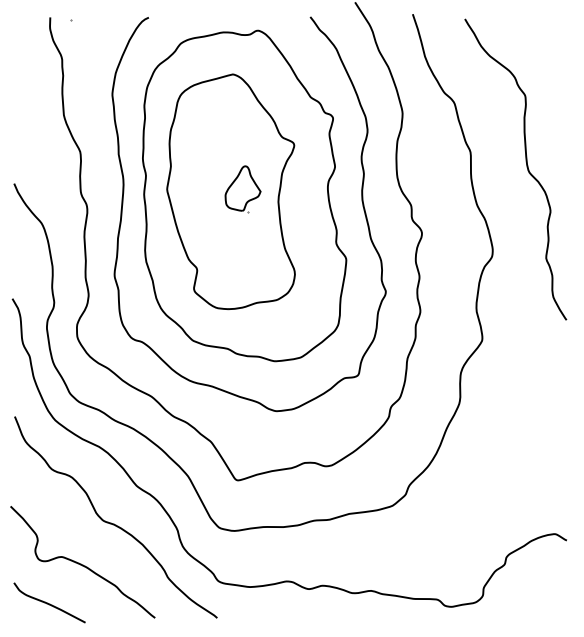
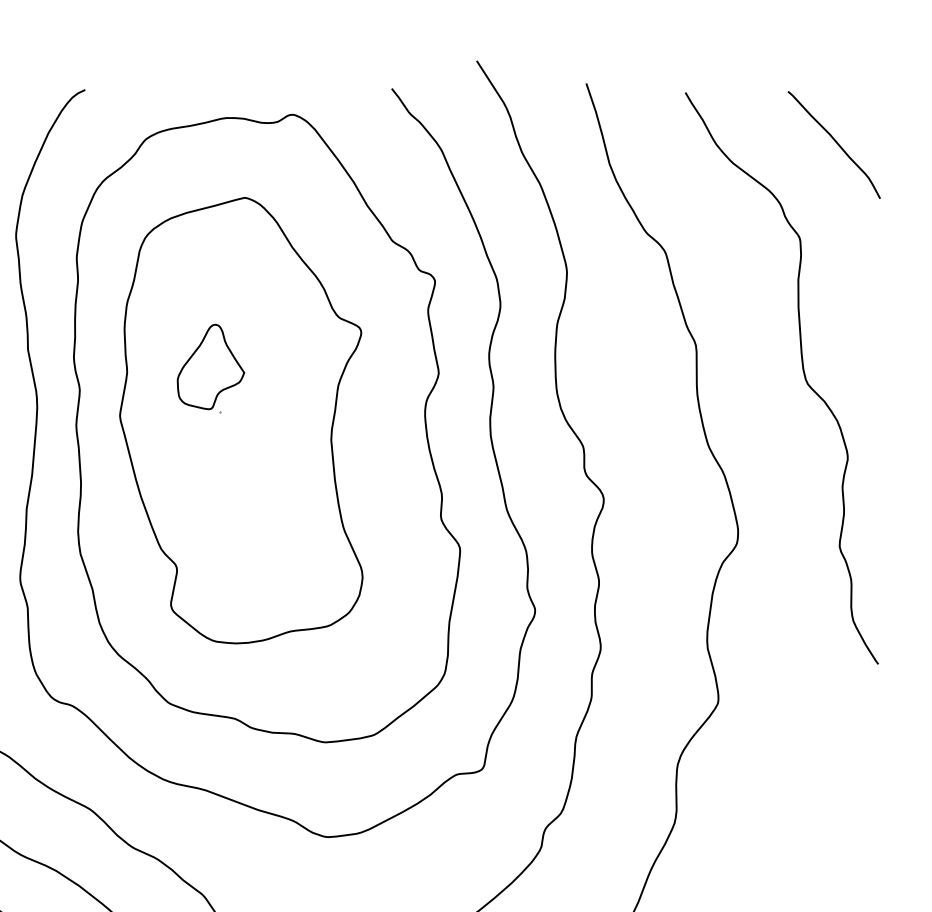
curve: (543, 45) -> (834, 142), added
part: (242, 189) -> (209, 368), moved

